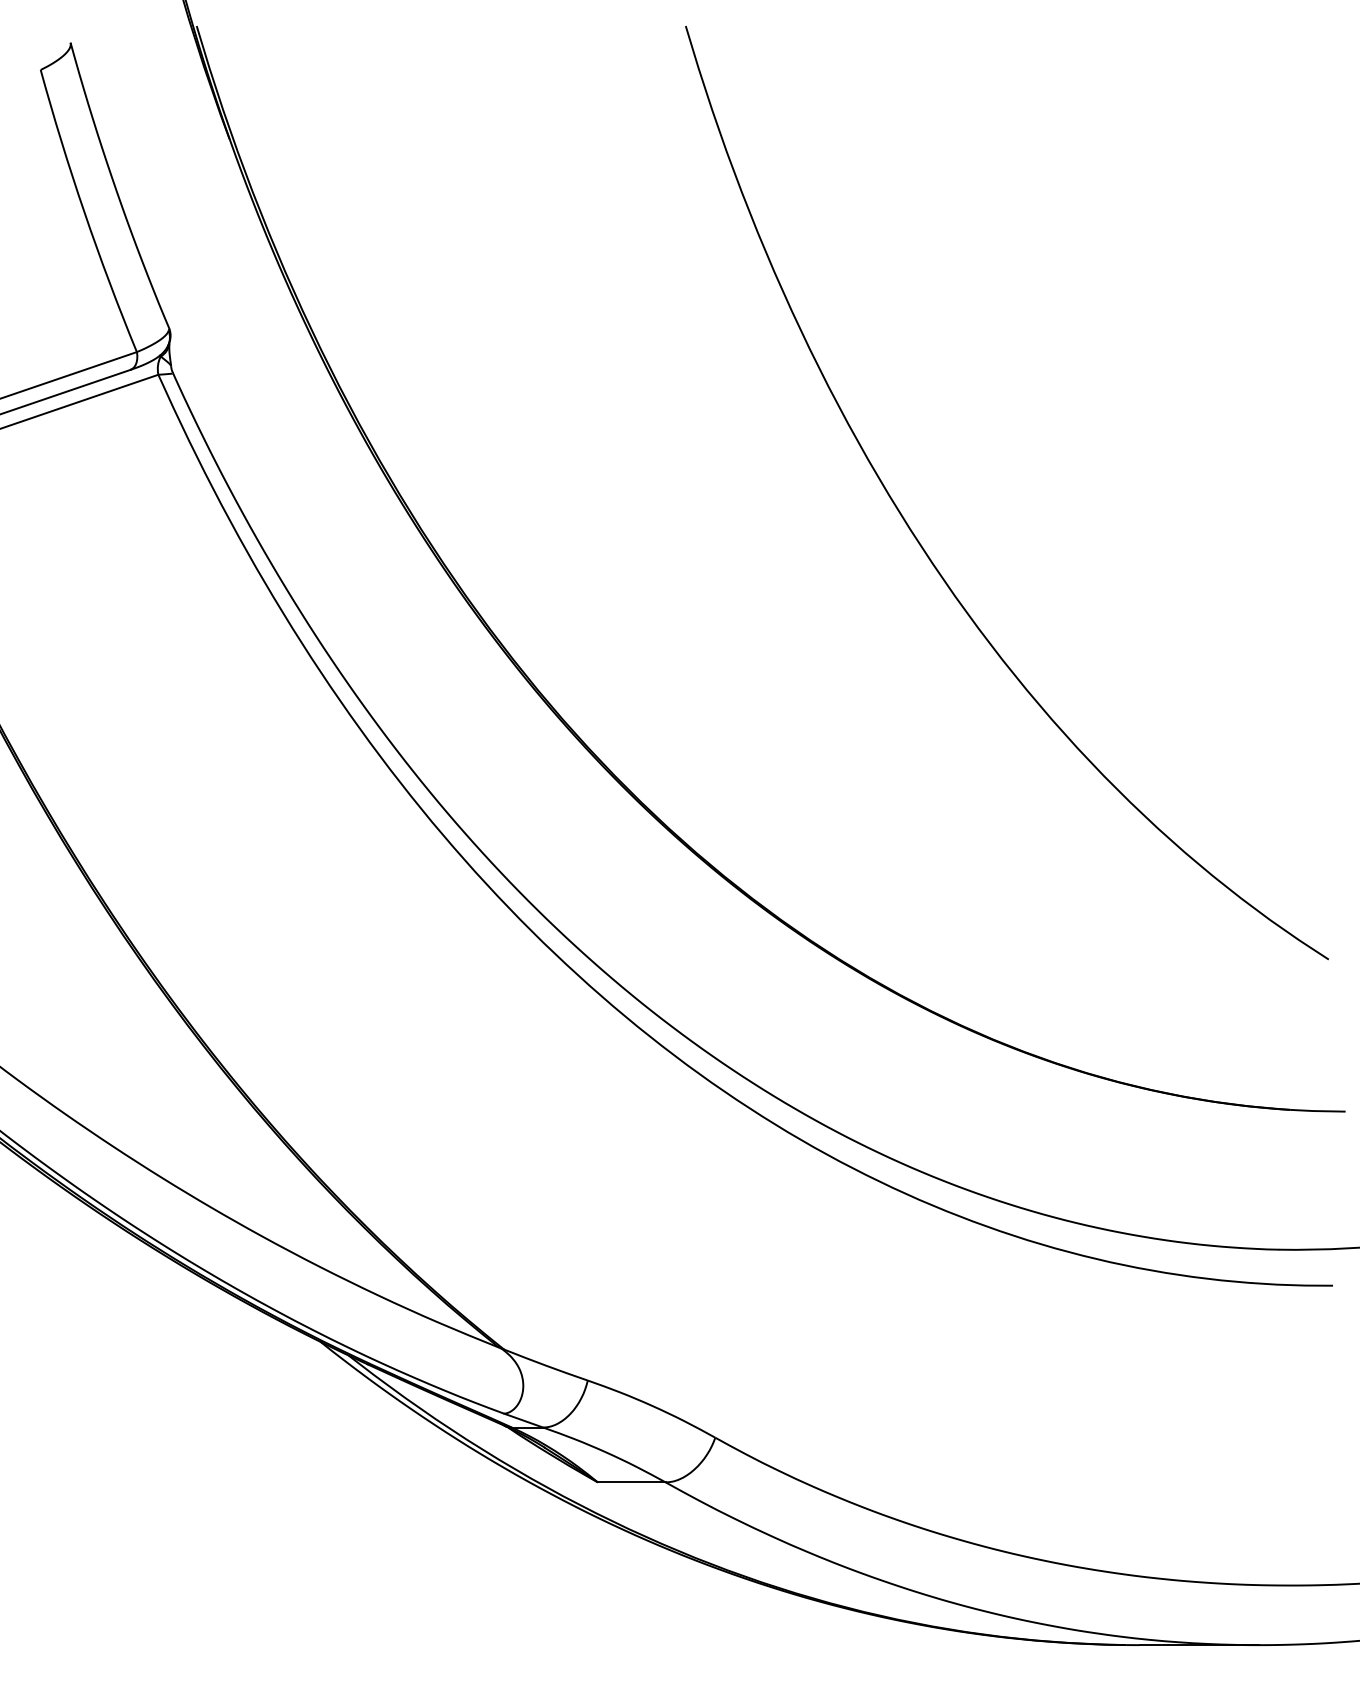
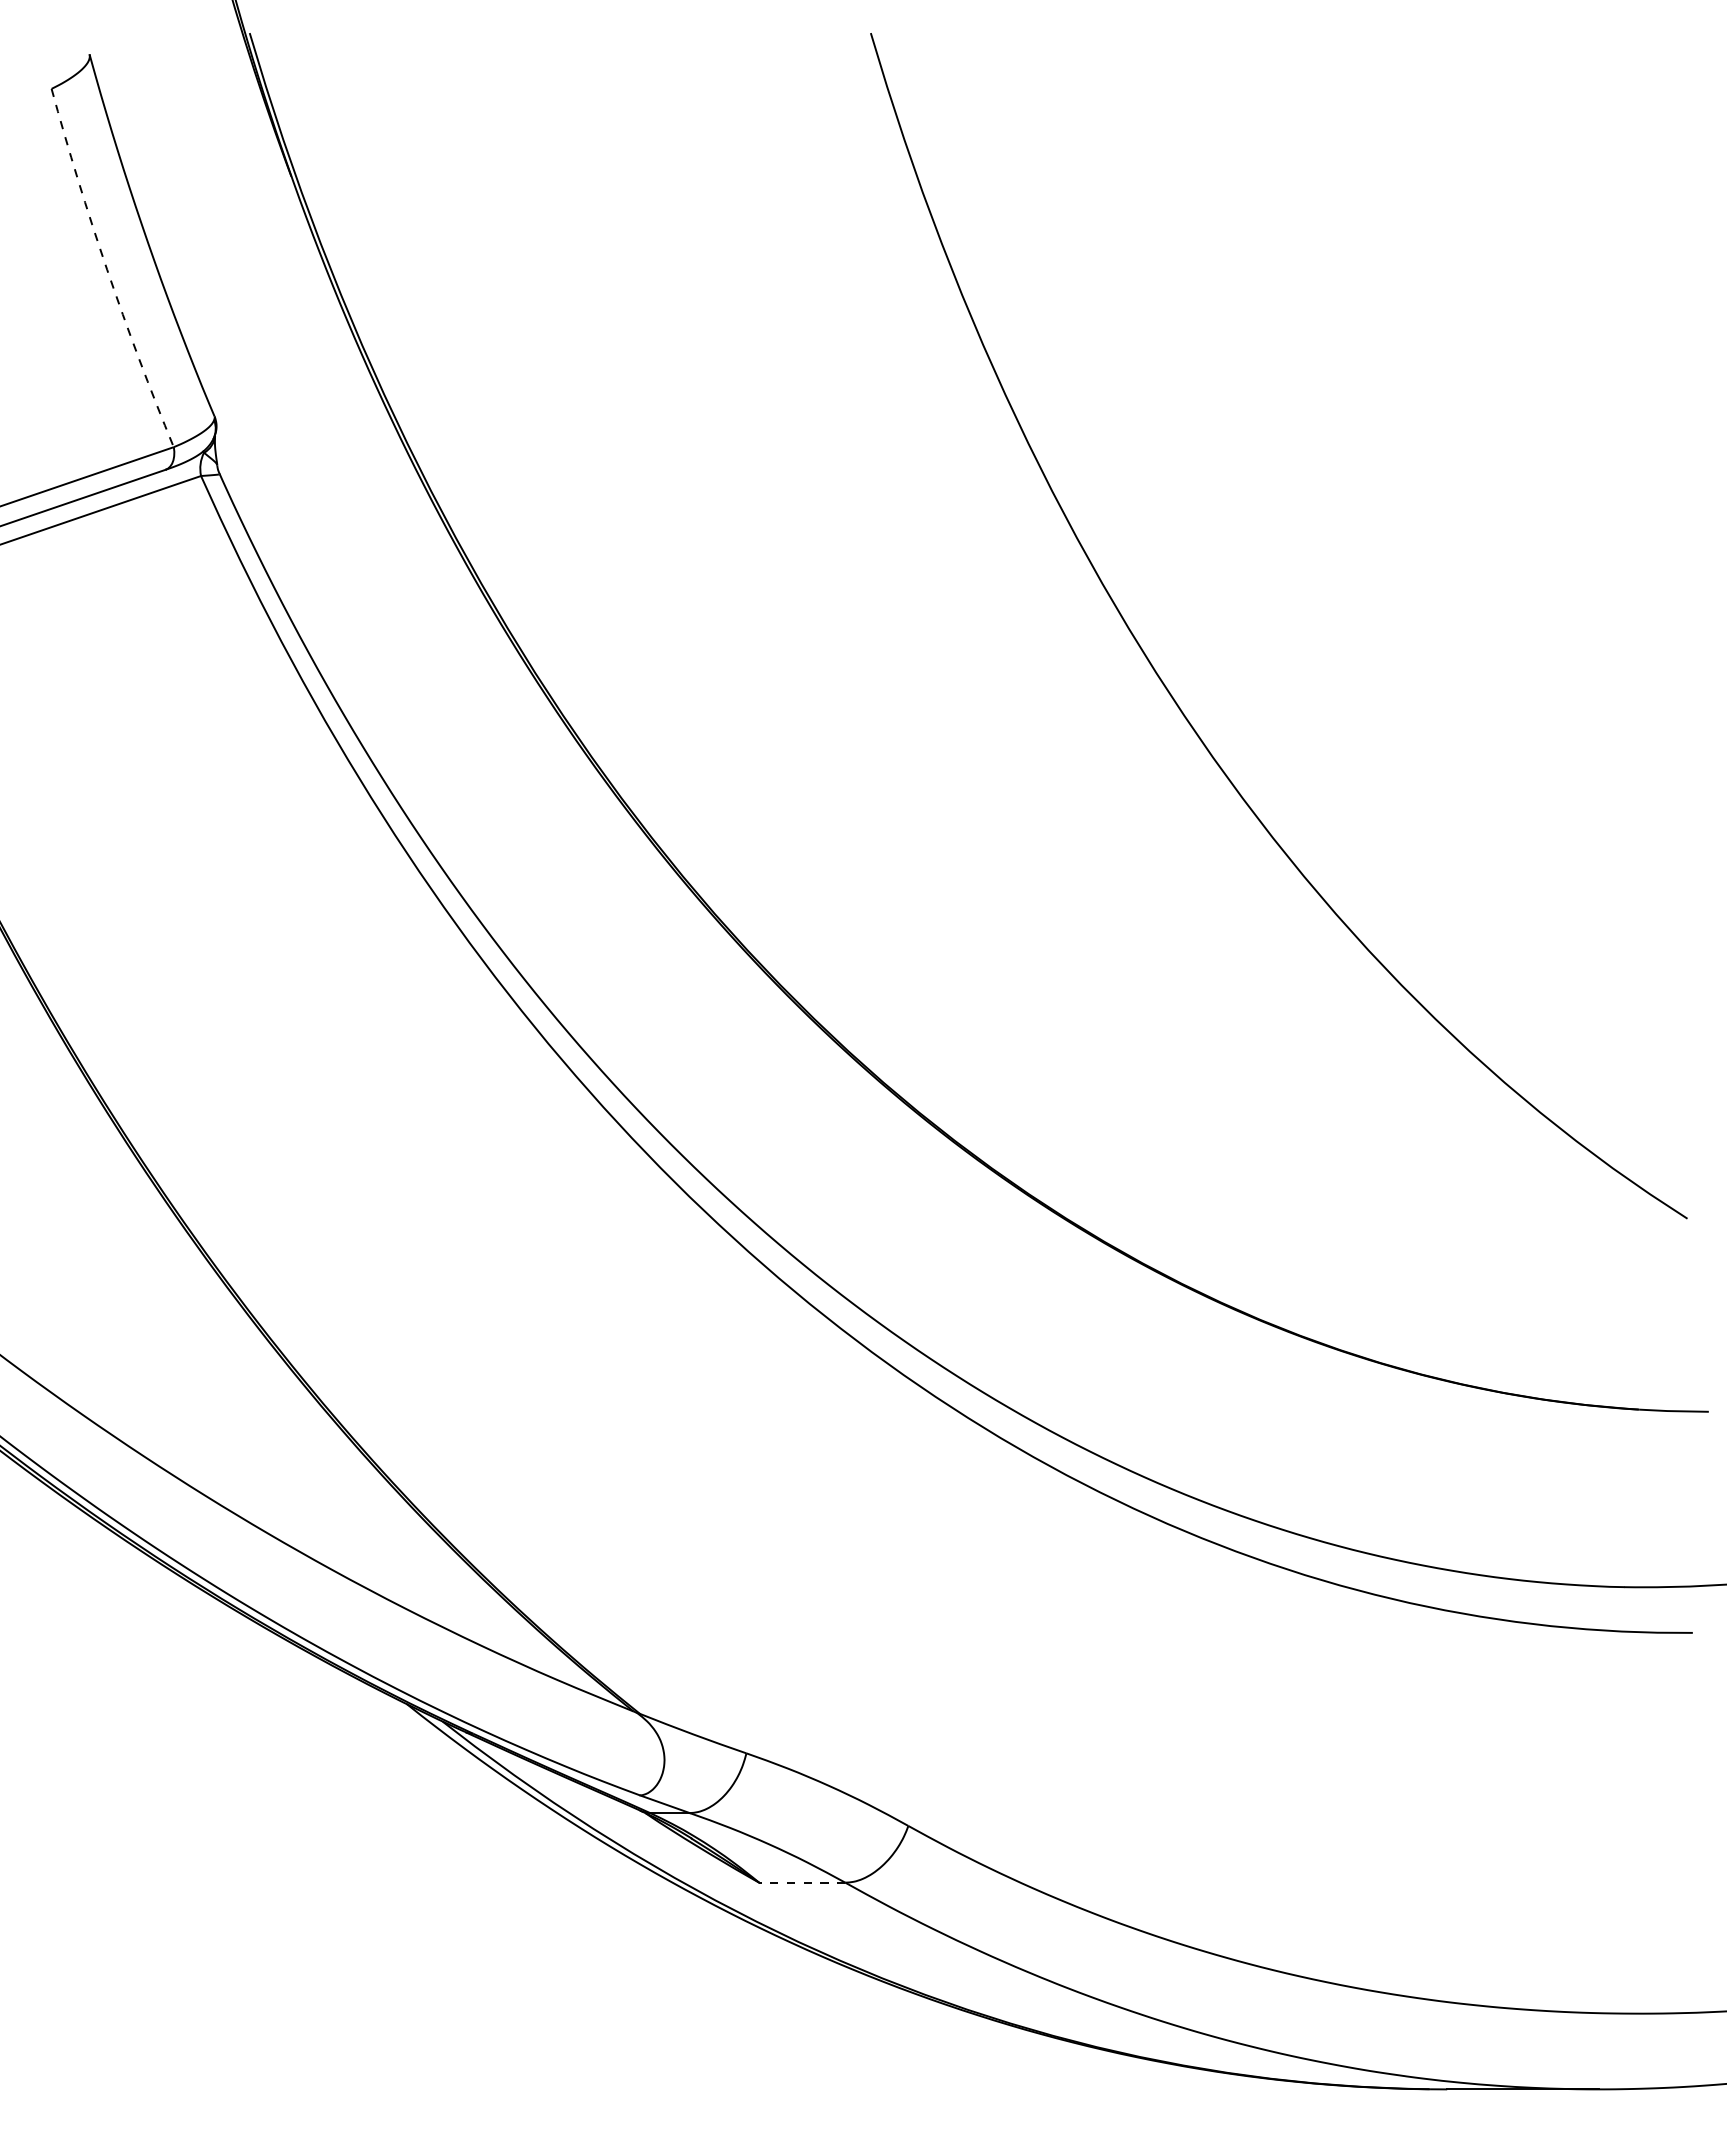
arc: (84, 212) -> (107, 269), solid -> dashed
line: (631, 1482) -> (801, 1882), solid -> dashed

